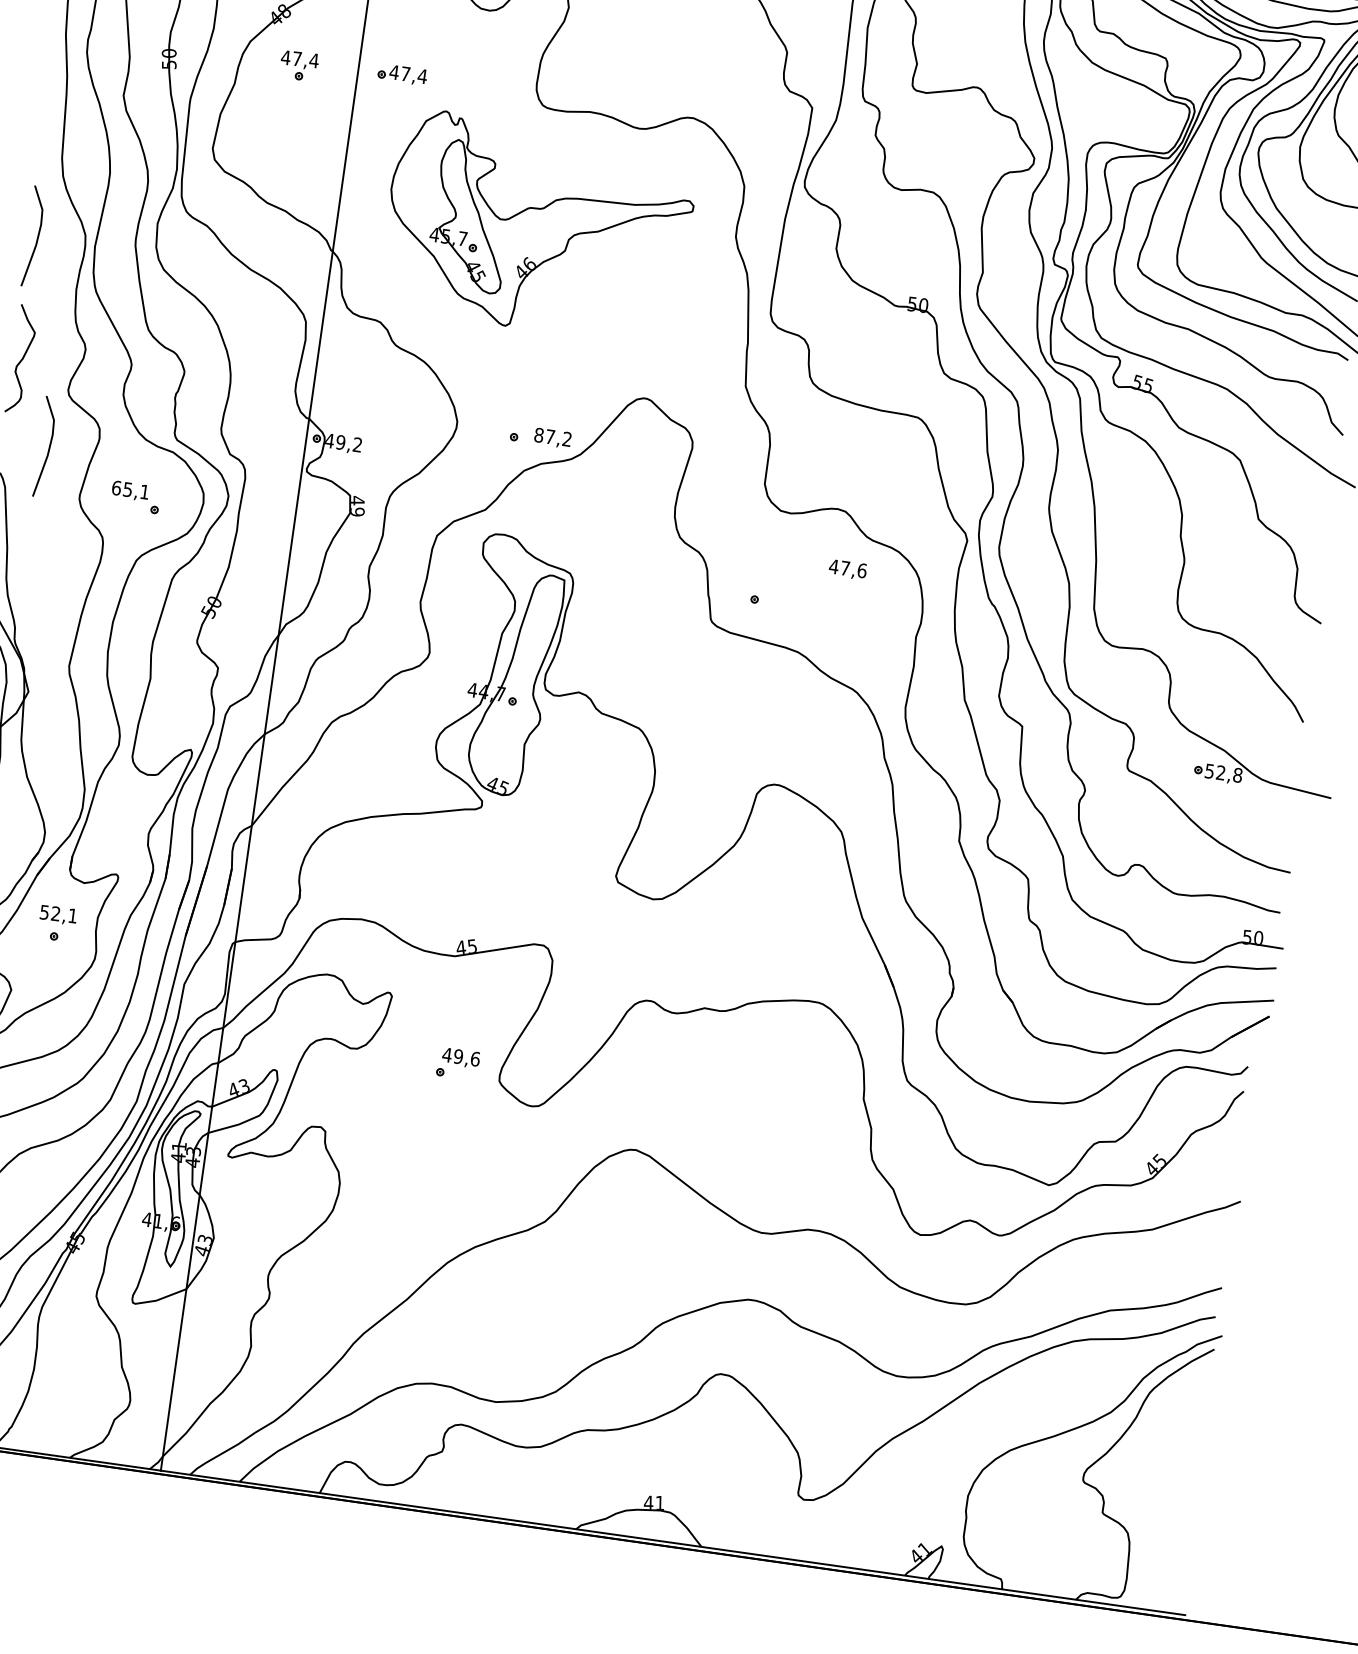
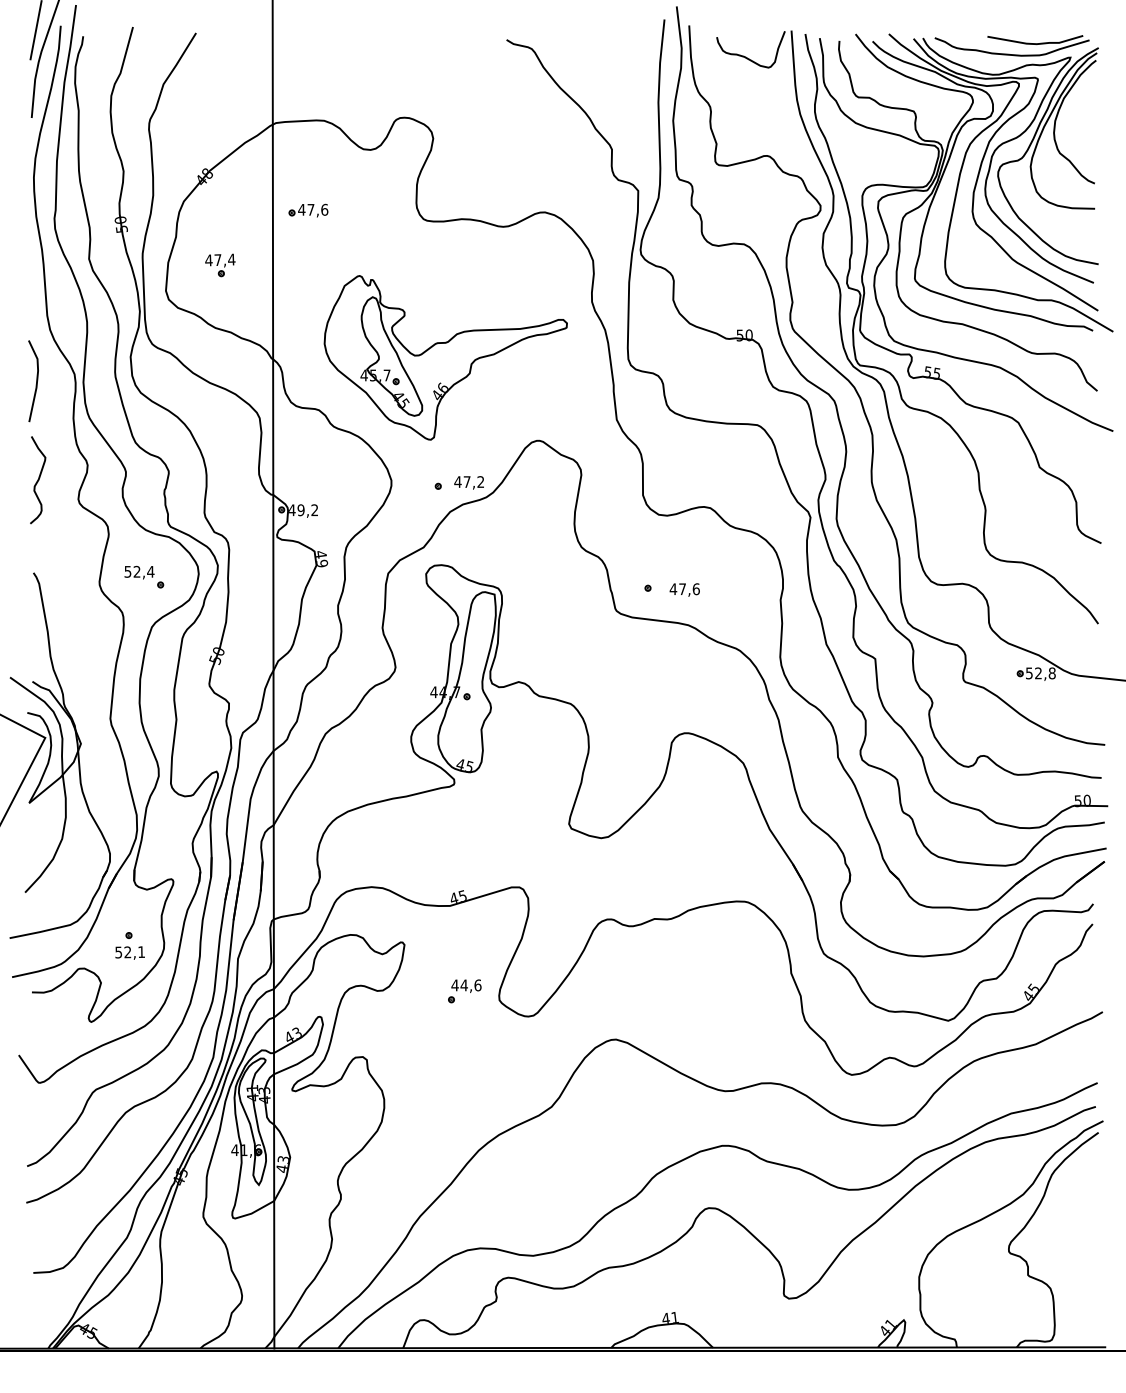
part: (299, 66) -> (220, 265), moved
text: (422, 75) -> (324, 209), 47,4 -> 47,6
part: (537, 226) -> (445, 357), moved
text: (538, 434) -> (457, 481), 87,2 -> 47,2
line: (48, 447) -> (69, 547), removed
text: (130, 489) -> (139, 571), 65,1 -> 52,4
text: (847, 569) -> (684, 589), moved
text: (57, 914) -> (129, 952), moved
text: (457, 1056) -> (463, 985), 49,6 -> 44,6

